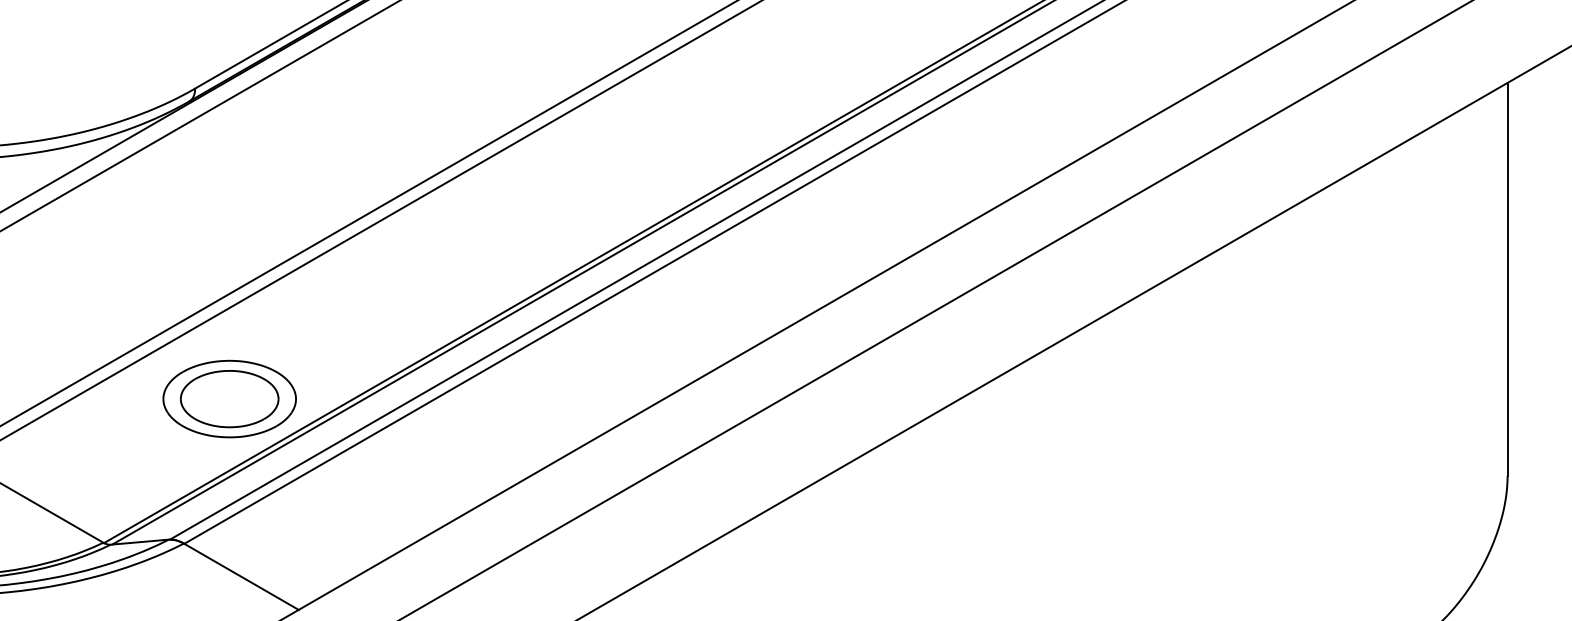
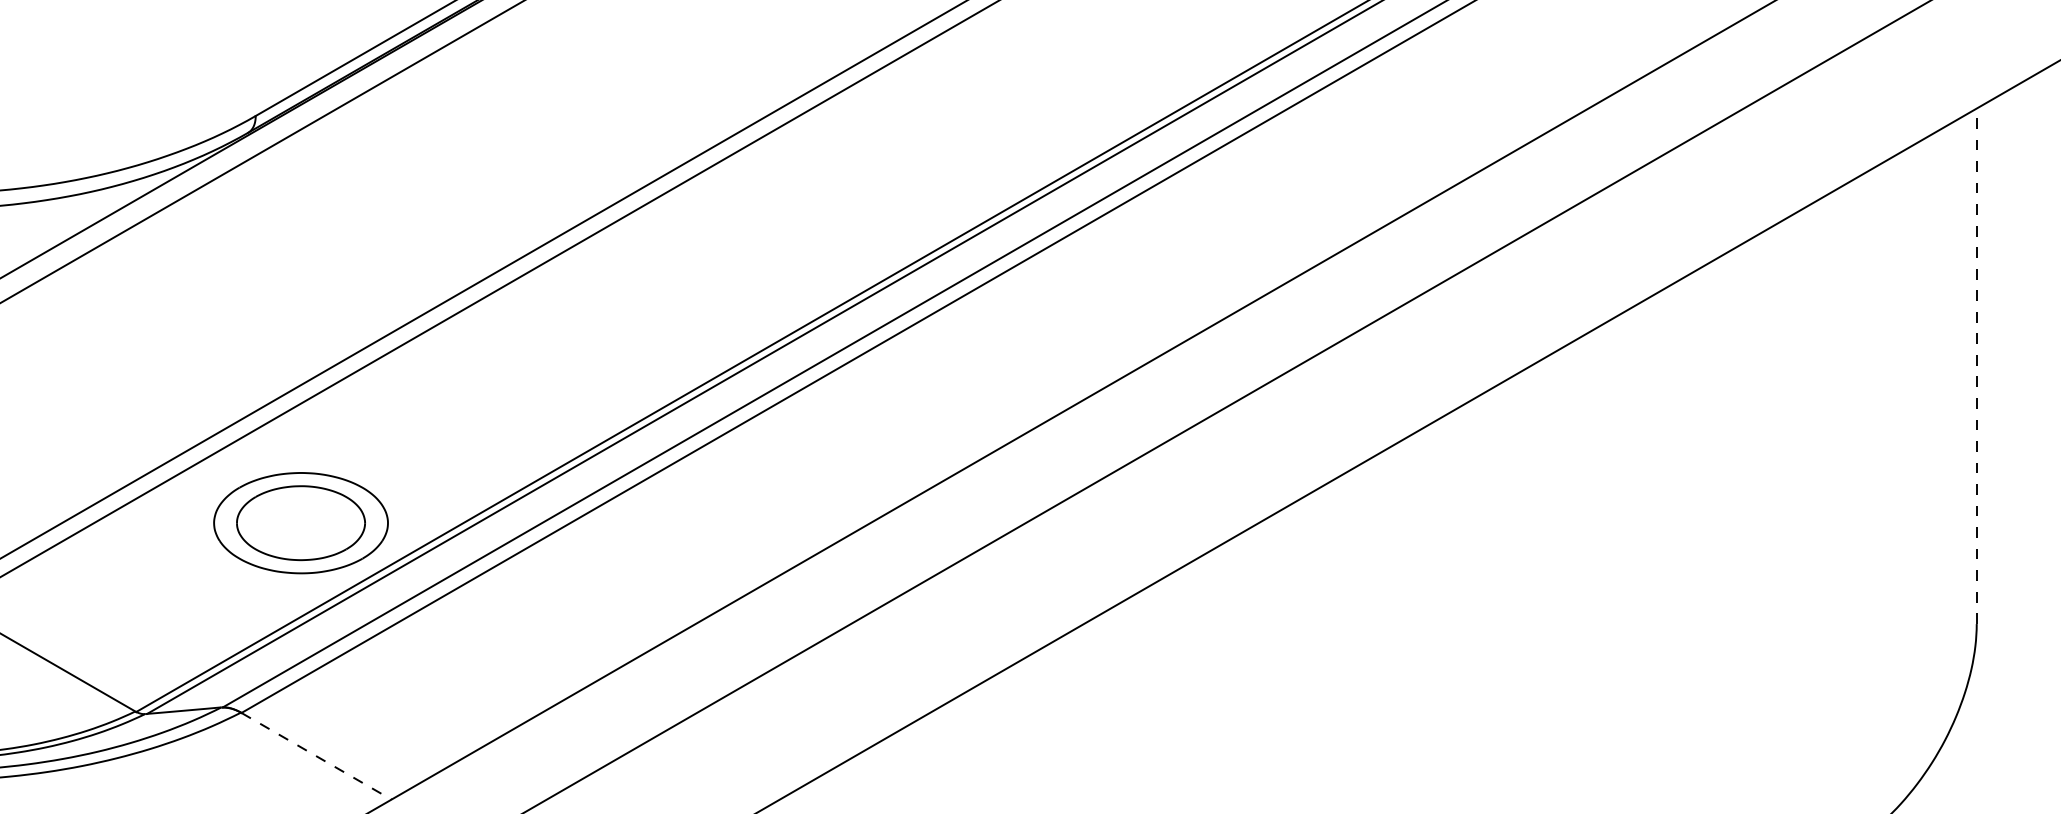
line: (1507, 279) -> (1976, 366), solid -> dashed
line: (241, 577) -> (316, 757), solid -> dashed

